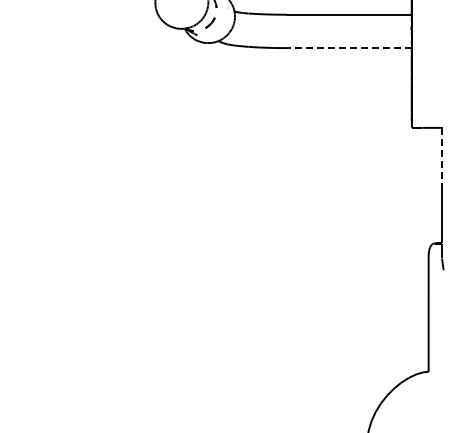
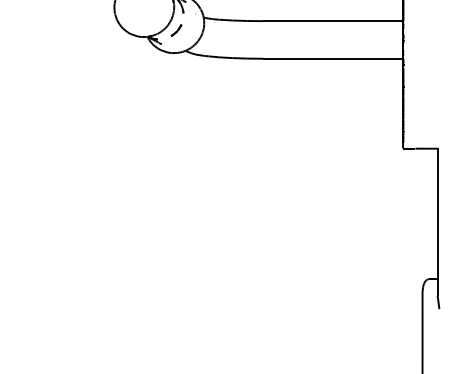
line: (348, 48) -> (332, 59), dashed -> solid
line: (442, 156) -> (438, 180), dashed -> solid

